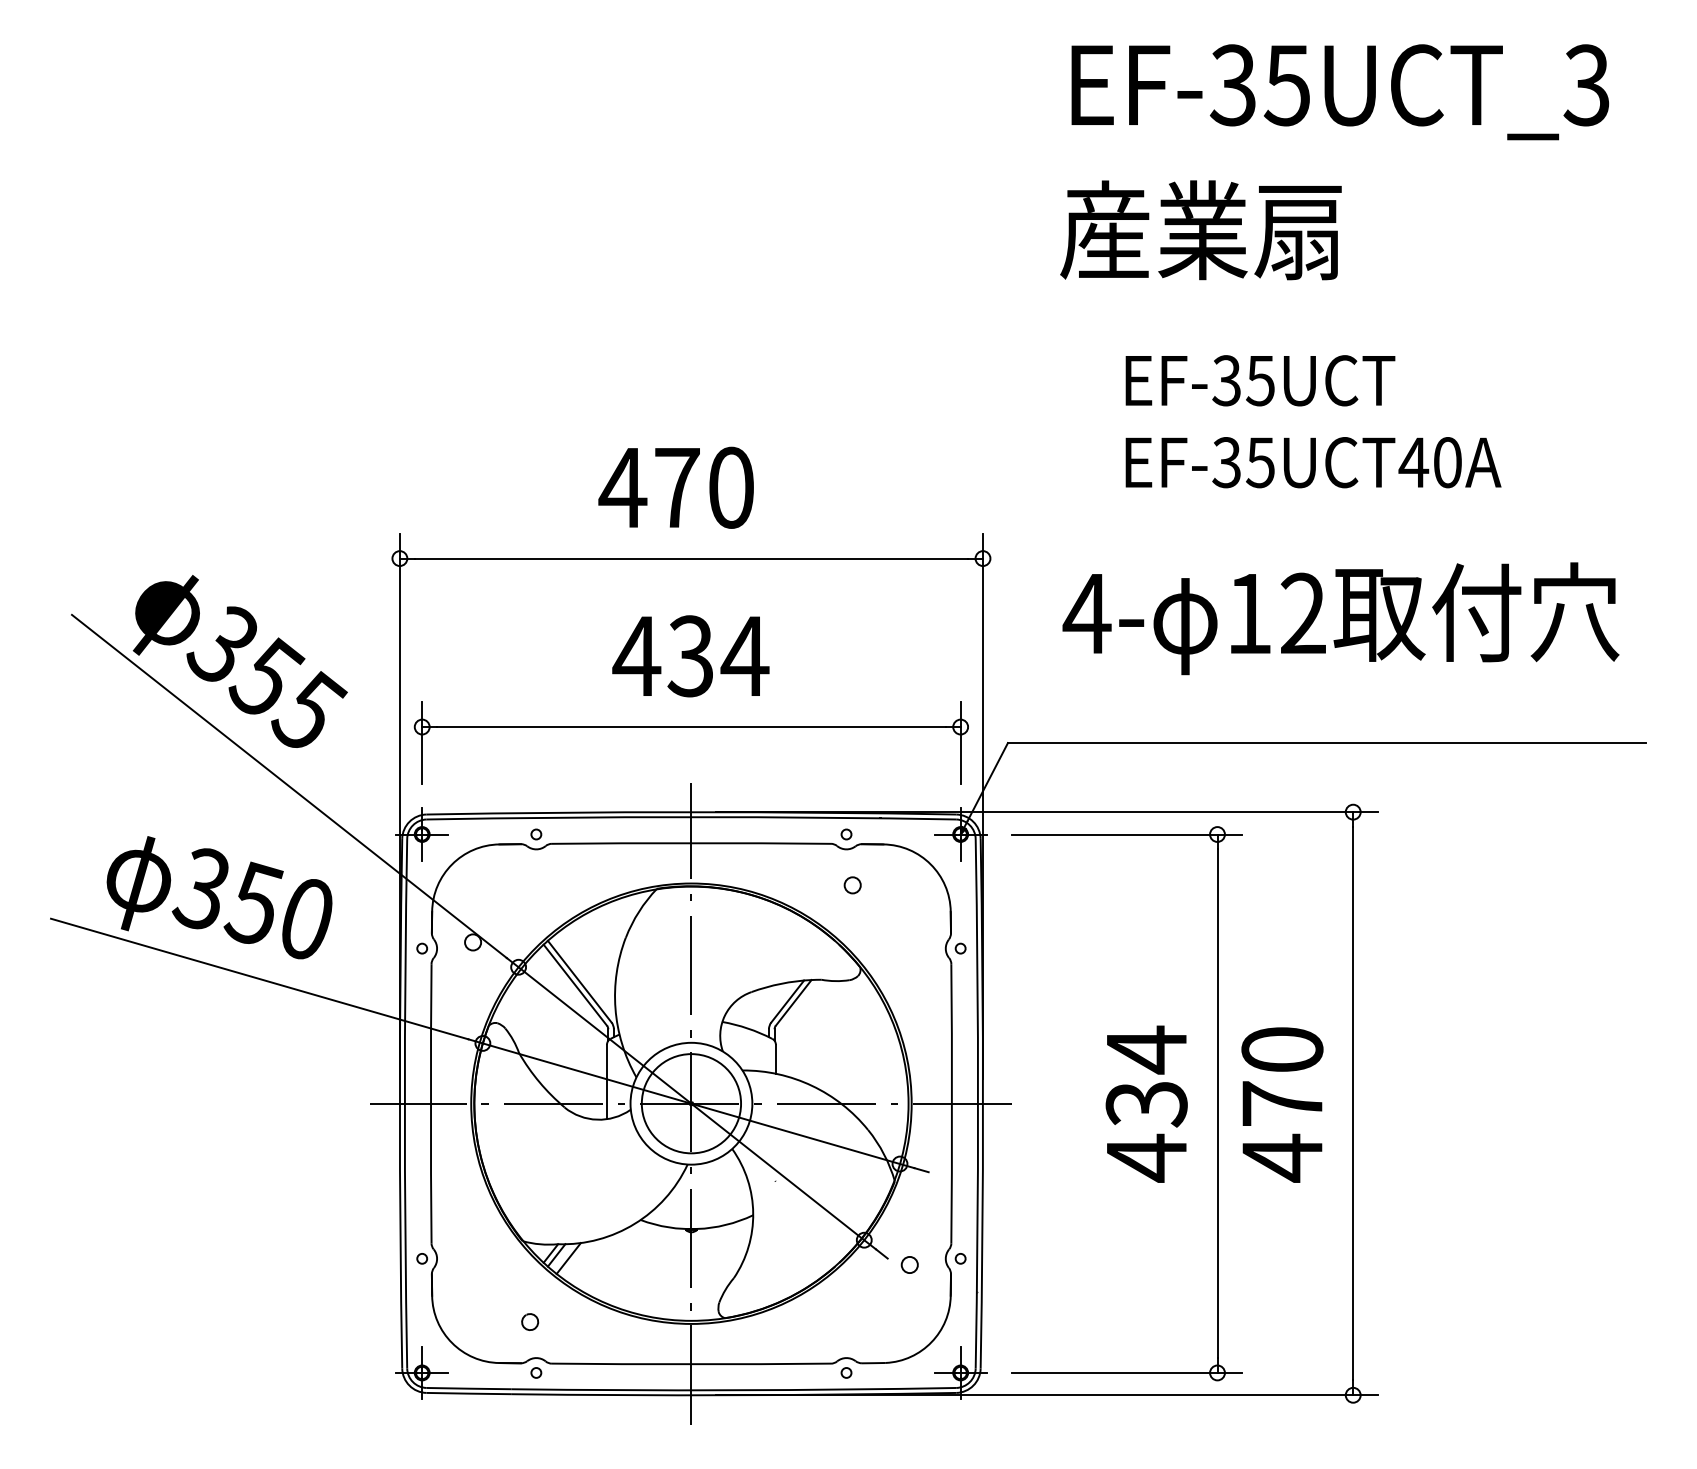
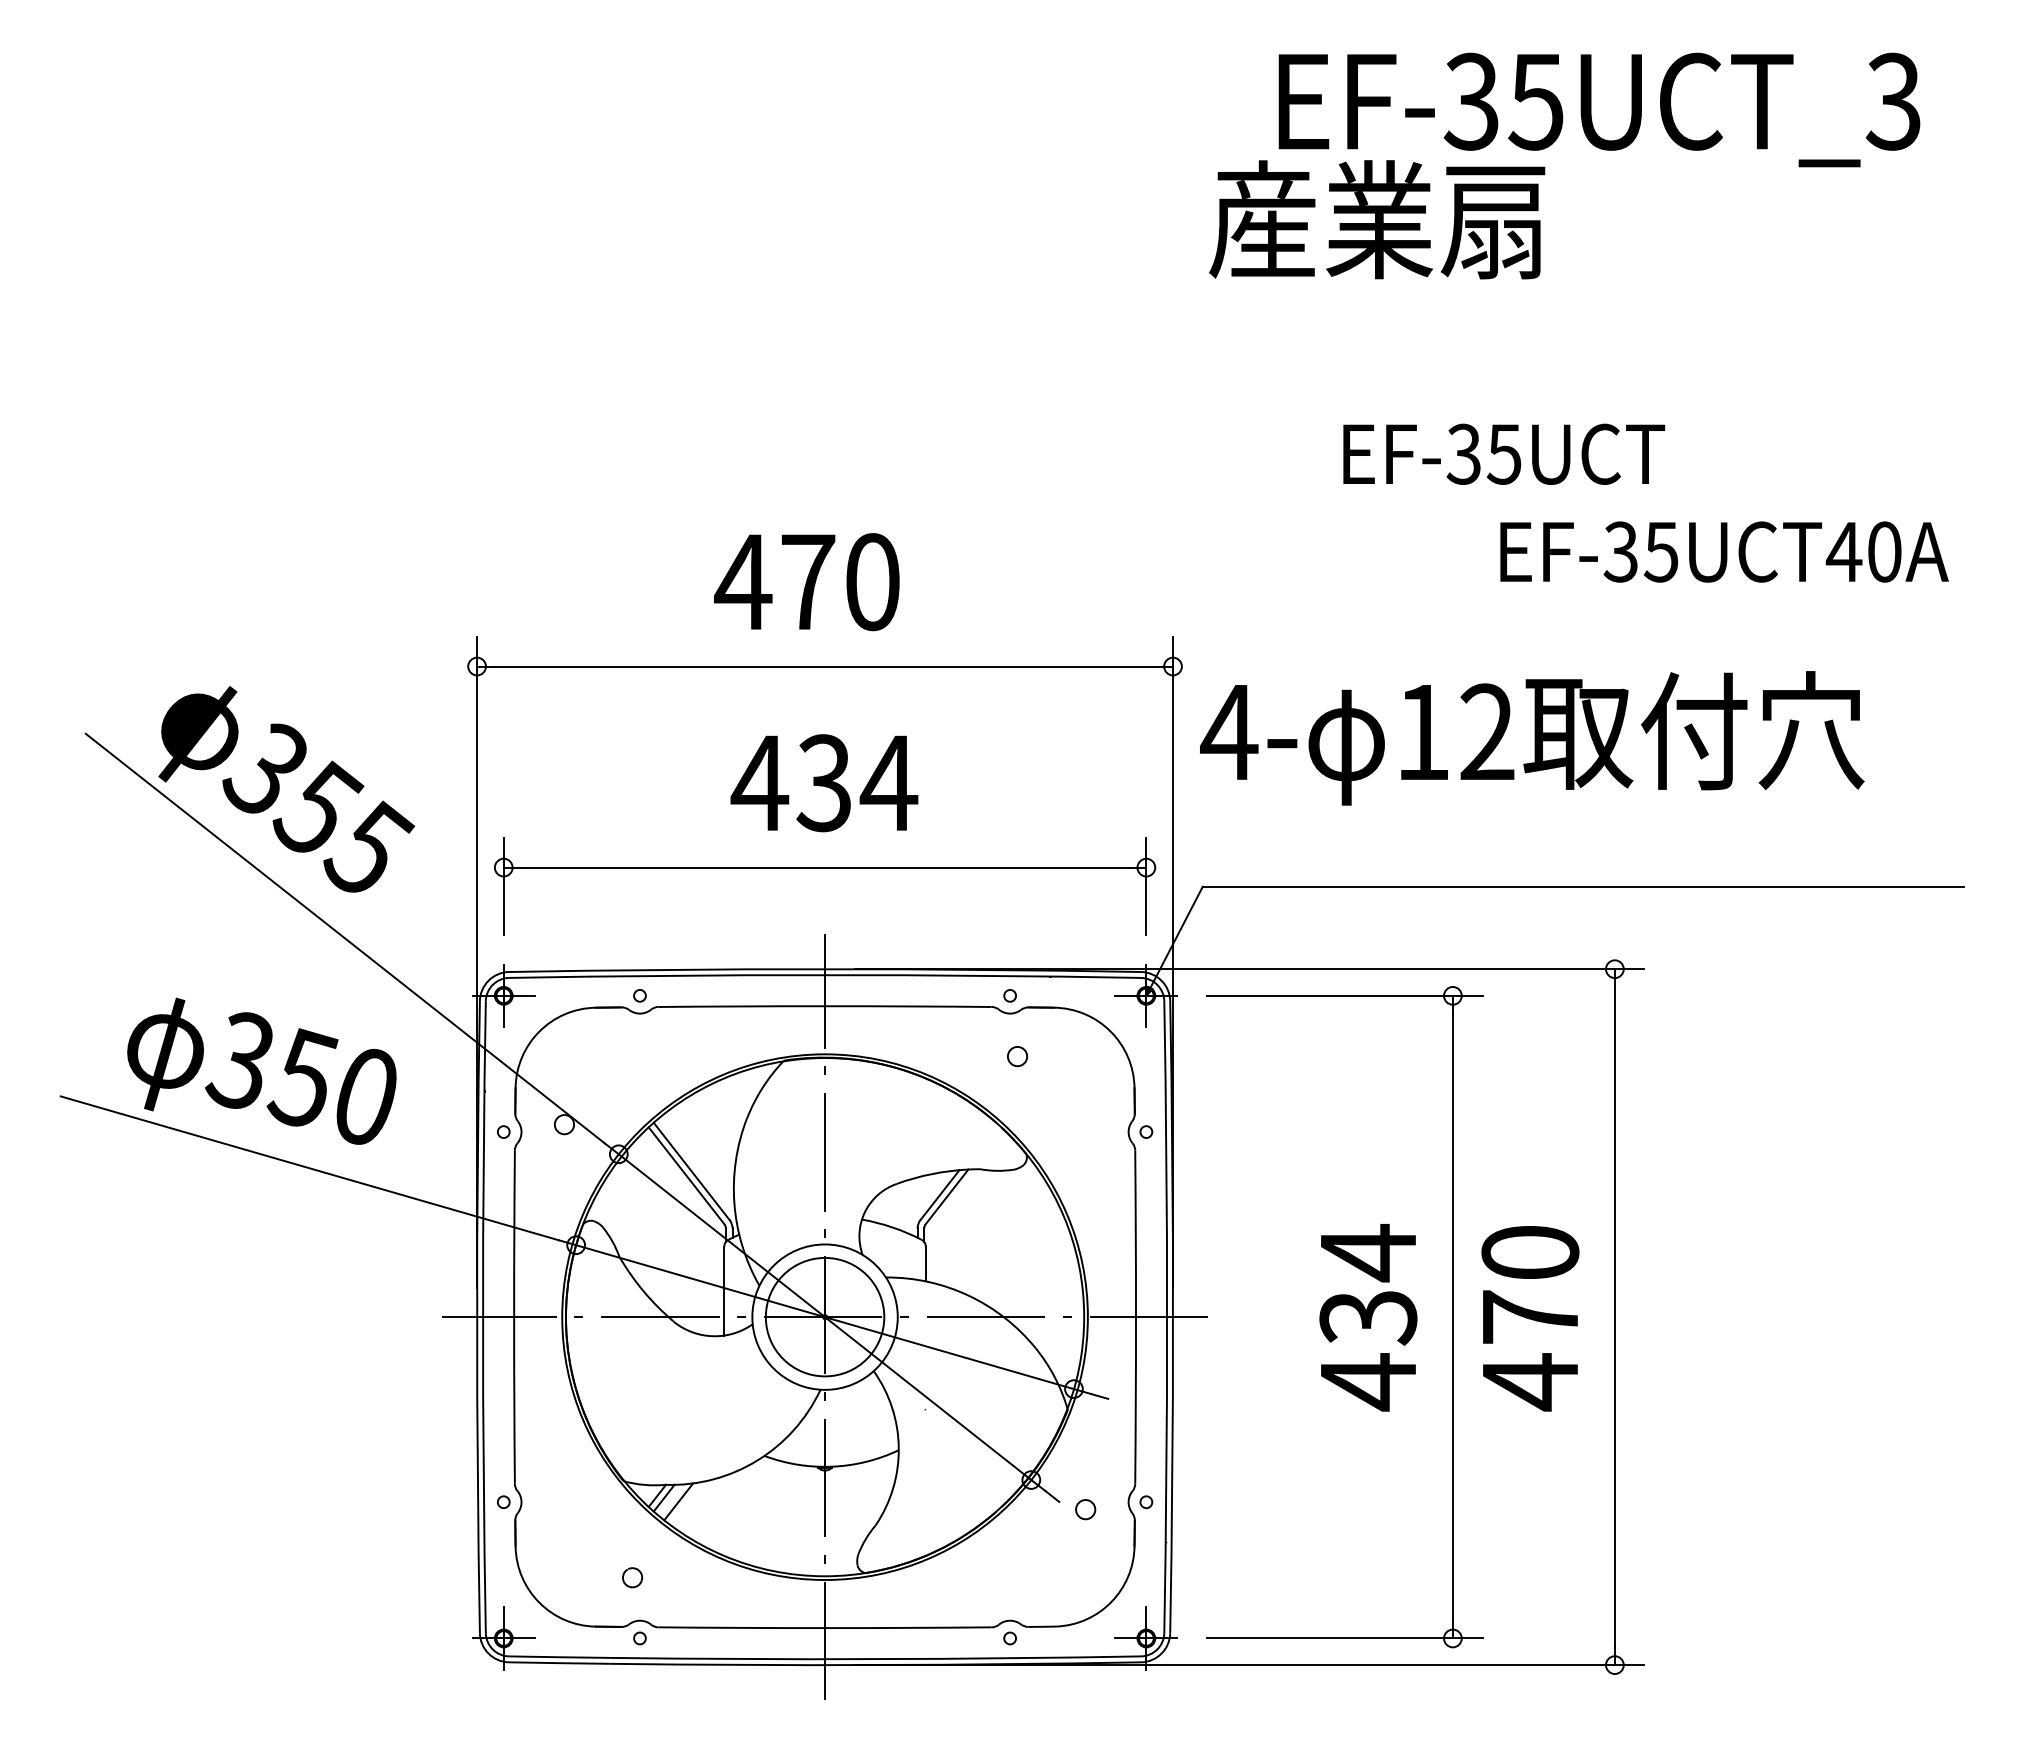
text: (1201, 230) -> (1377, 219), moved
text: (1313, 462) -> (1724, 551), moved
text: (1341, 618) -> (1532, 738), moved

